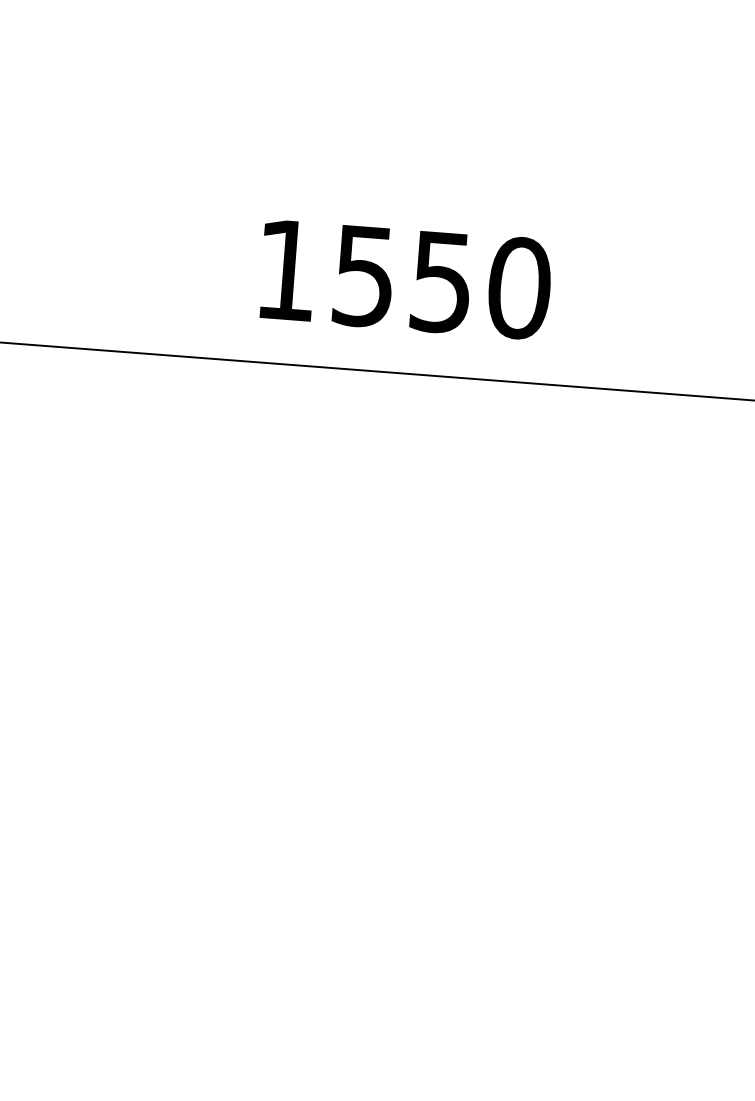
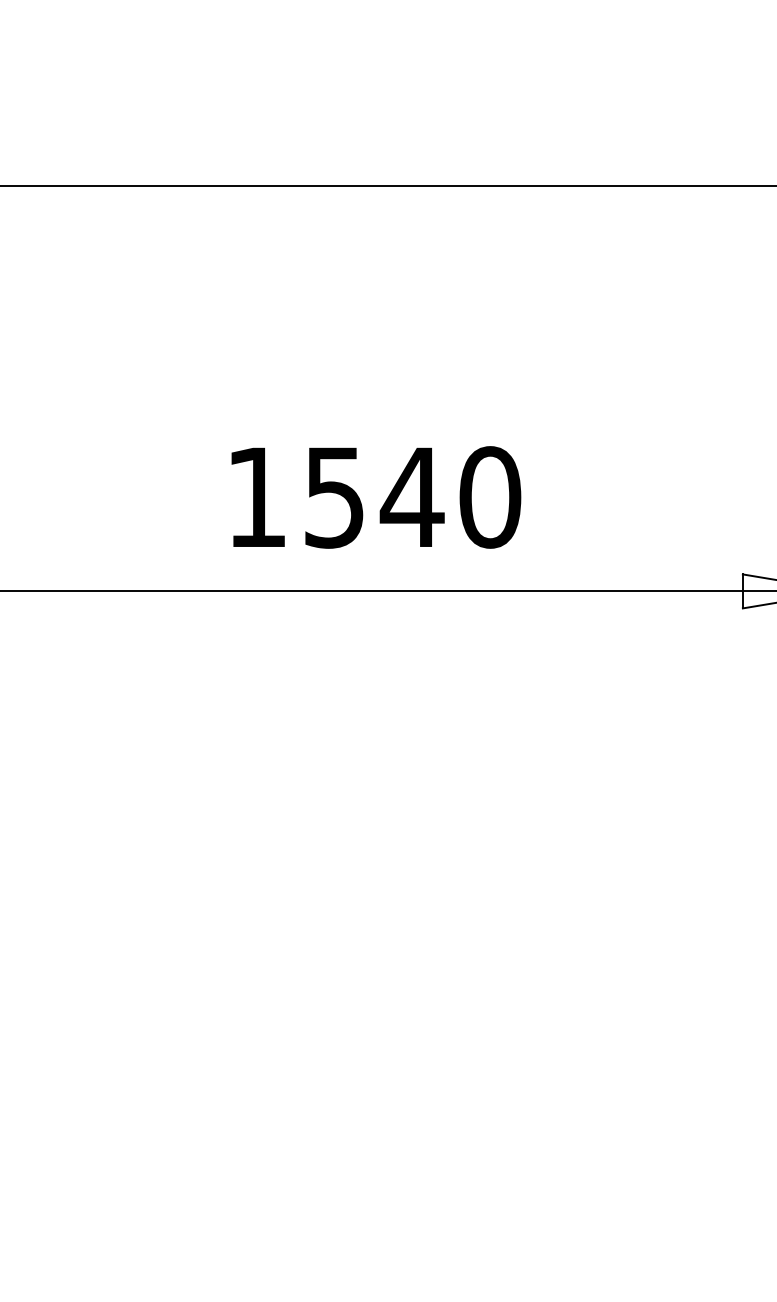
text: (440, 282) -> (411, 497), 1550 -> 1540

